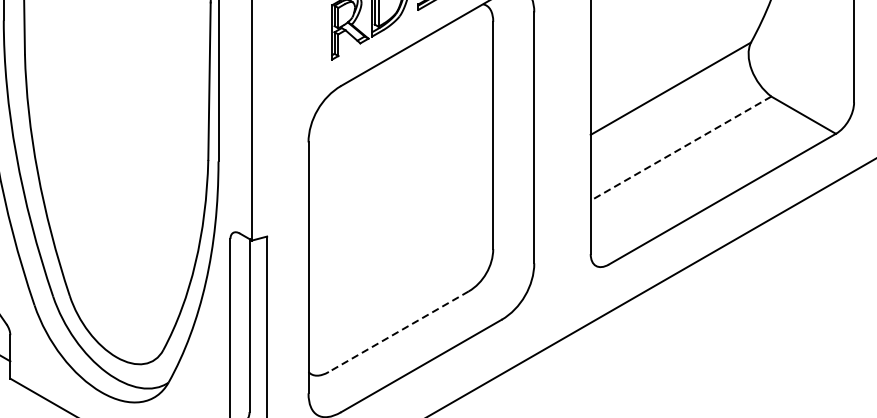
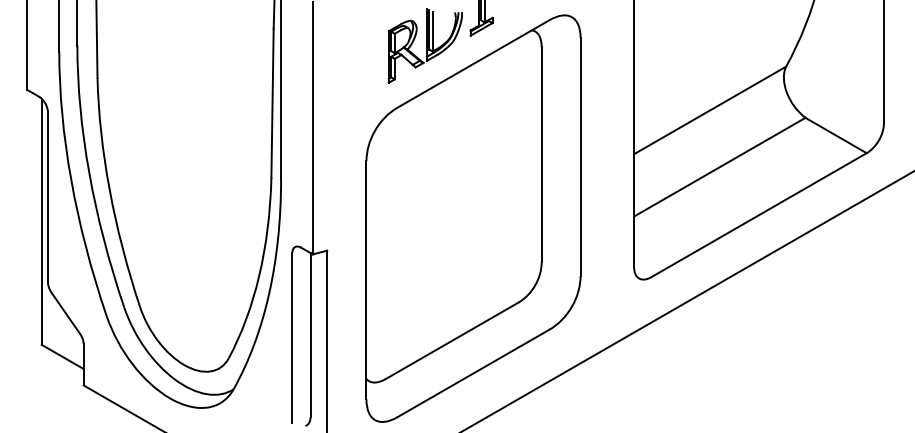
line: (680, 148) -> (719, 167), dashed -> solid
line: (399, 331) -> (452, 340), dashed -> solid

